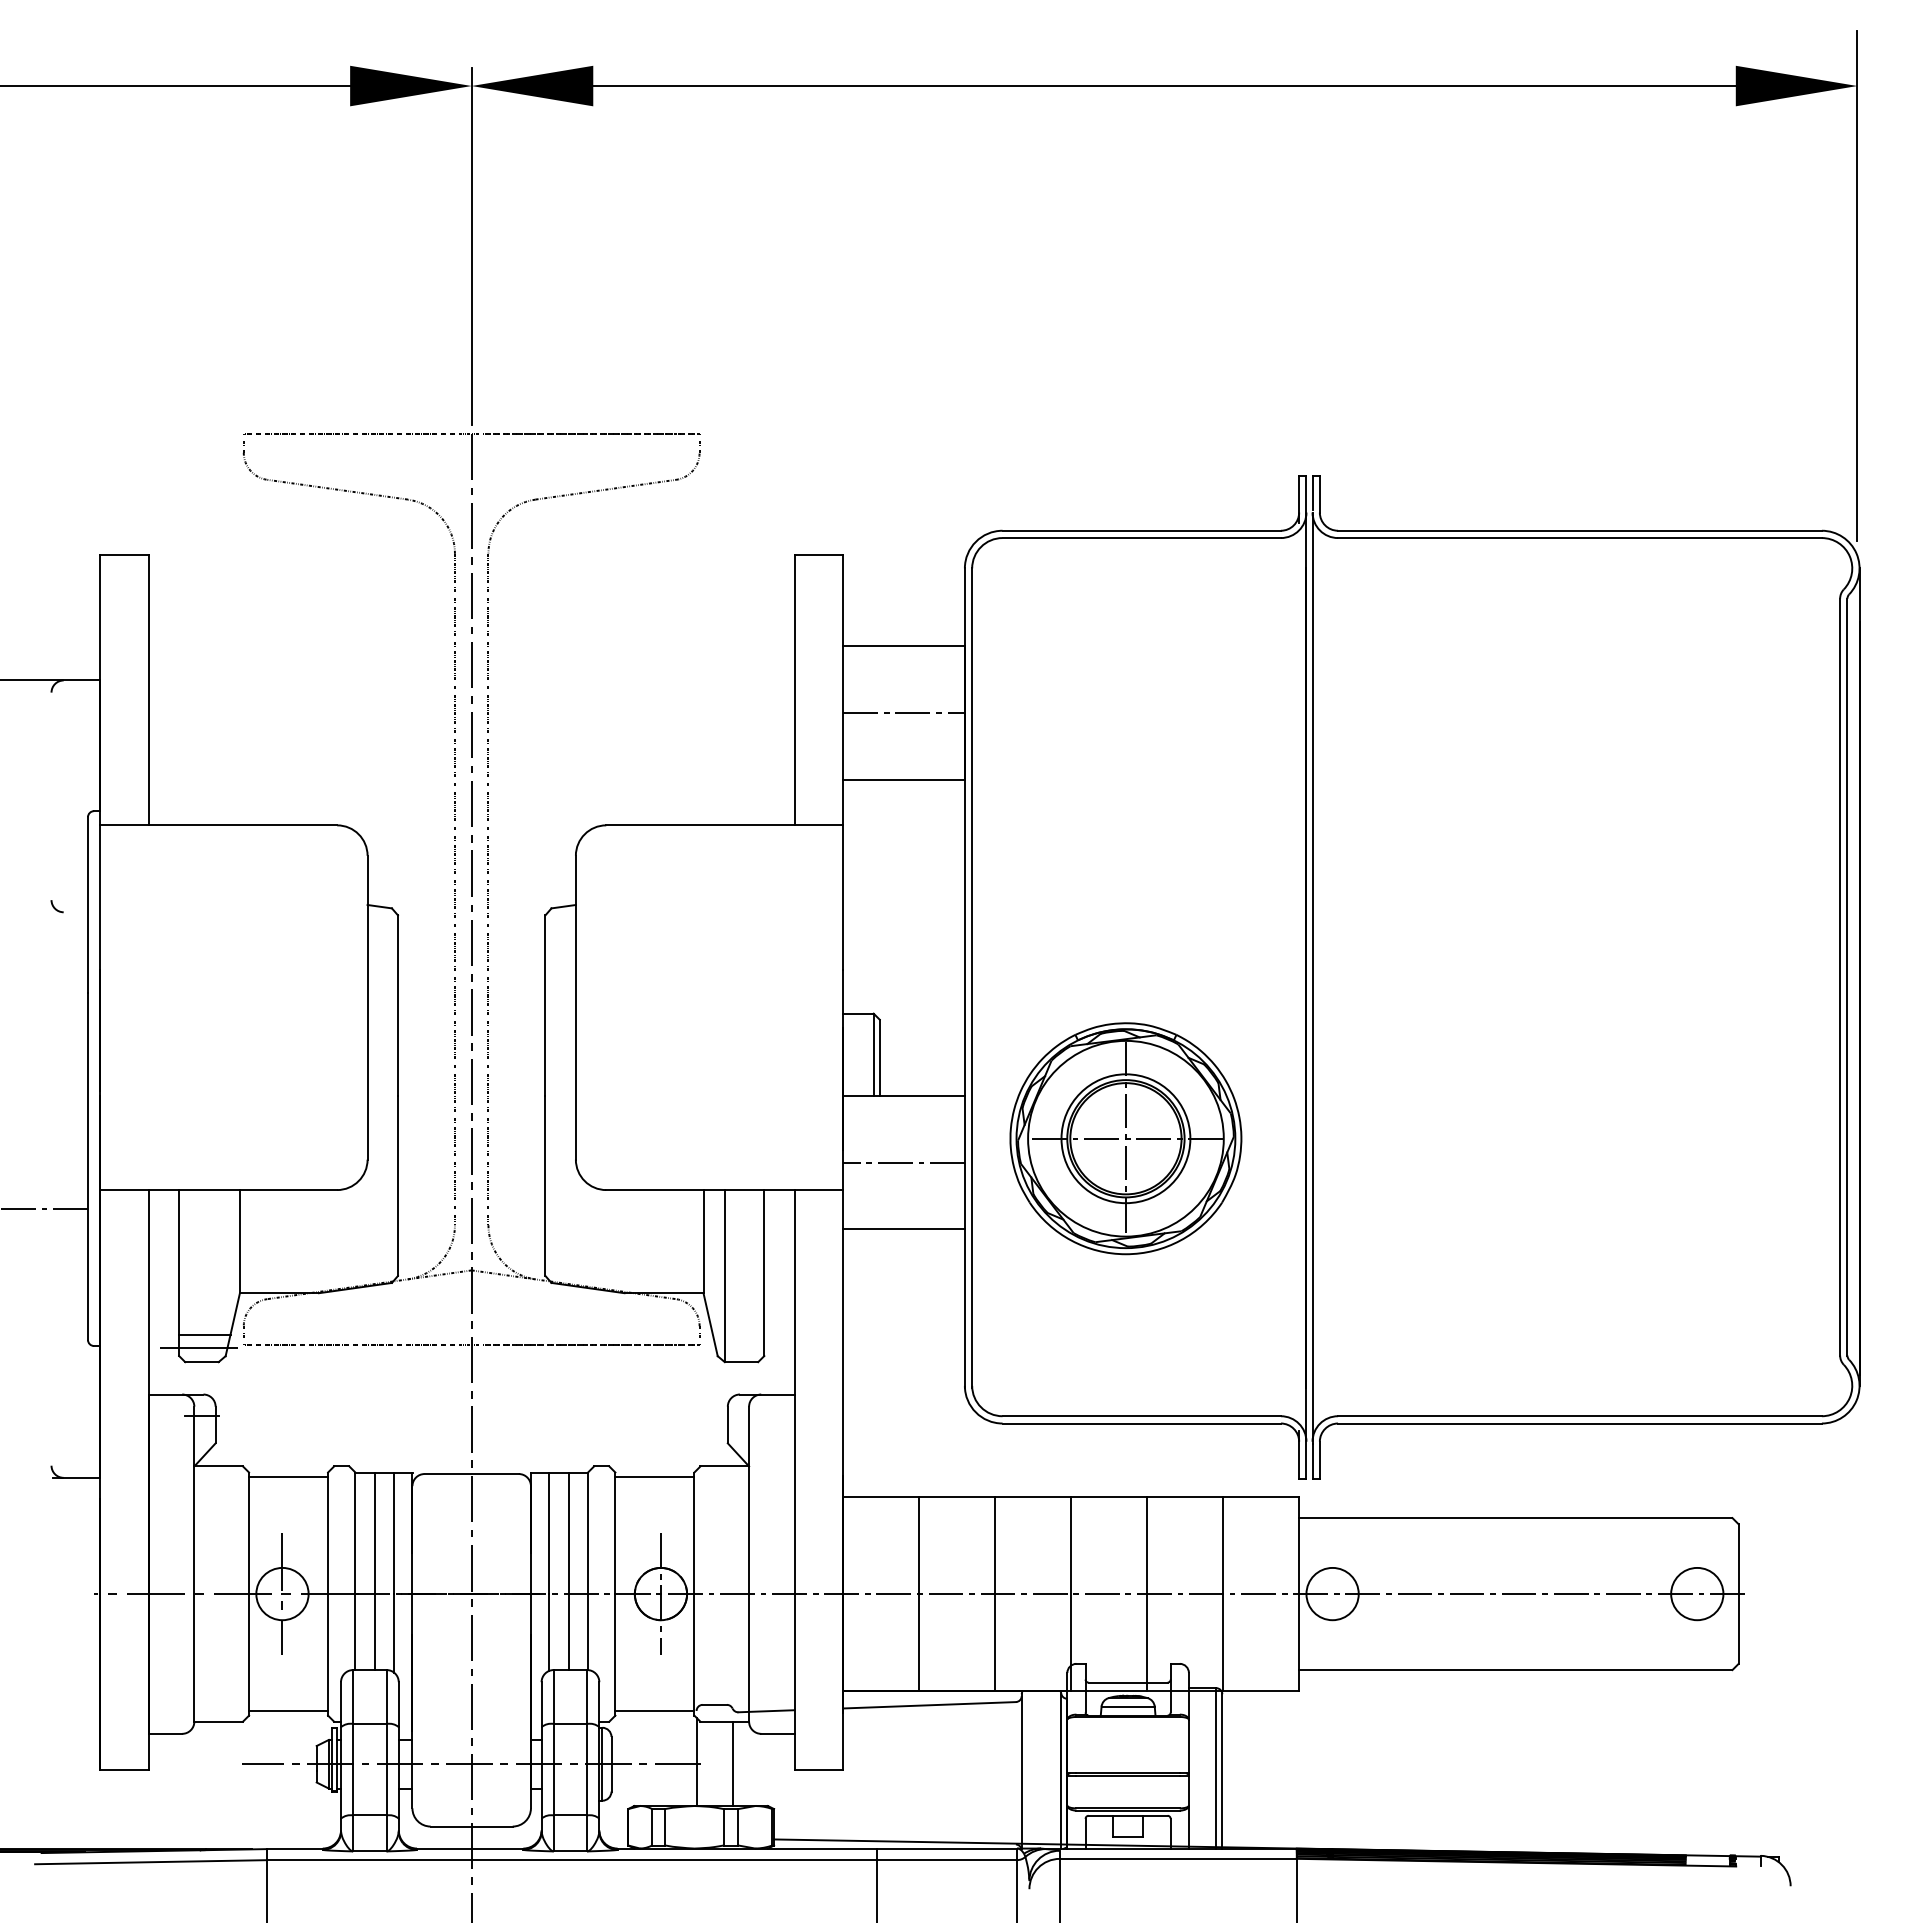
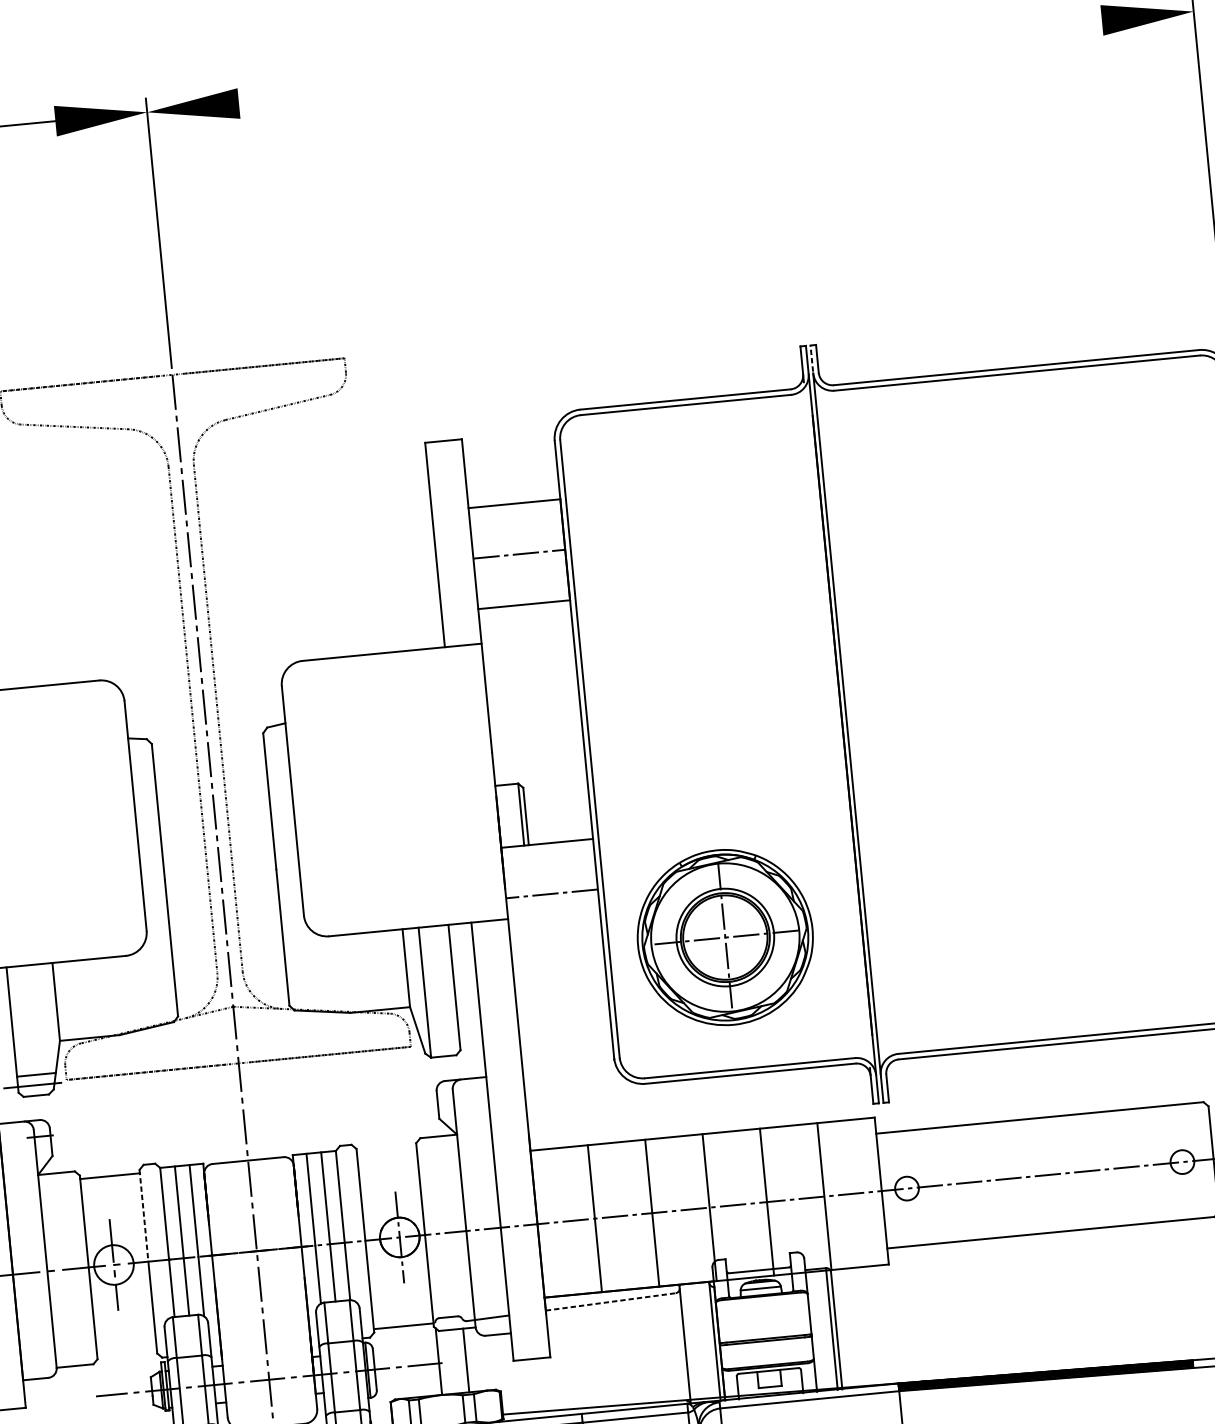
line: (1186, 86) -> (687, 60), removed
line: (1312, 492) -> (811, 358), solid -> dashed
part: (1125, 1138) -> (724, 937), moved
line: (903, 1229) -> (556, 944), removed
line: (654, 1477) -> (386, 1149), removed
line: (328, 1533) -> (144, 1215), solid -> dashed
circle: (1332, 1593) -> (906, 1188), size x0.6
circle: (1697, 1593) -> (1182, 1161), size x0.6
line: (930, 1705) -> (611, 1302), solid -> dashed
line: (288, 1711) -> (127, 1353), removed

